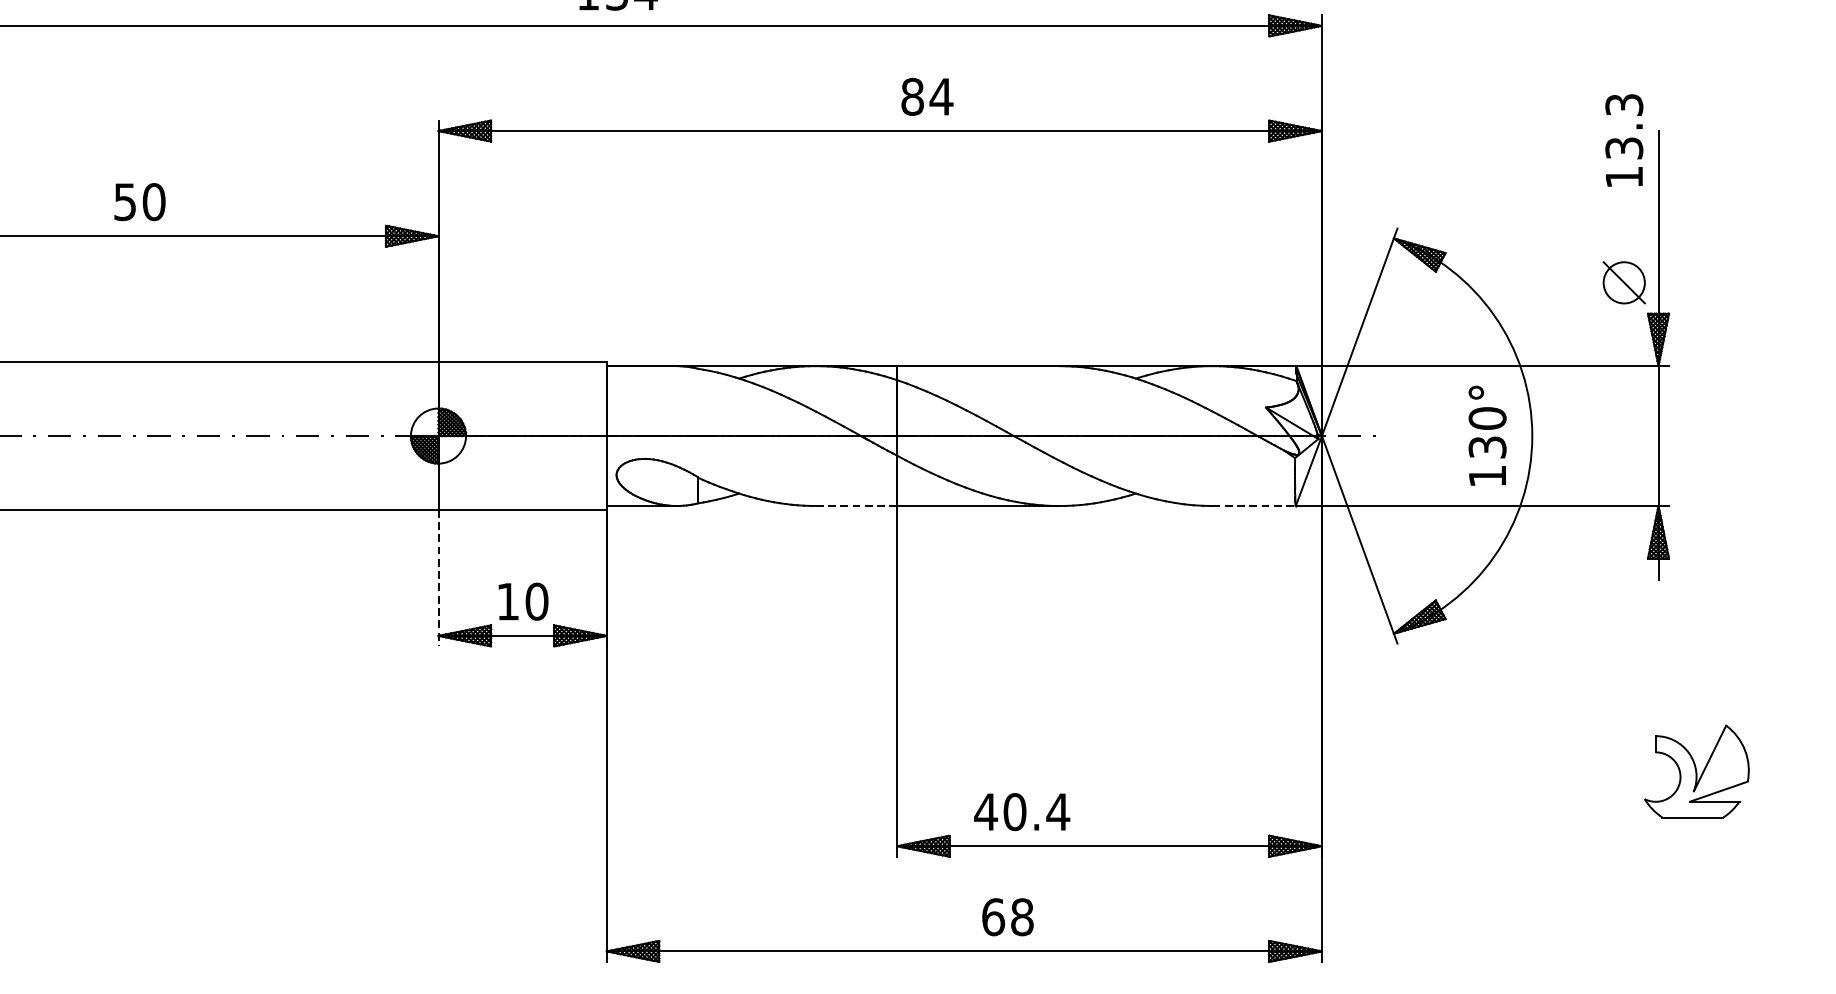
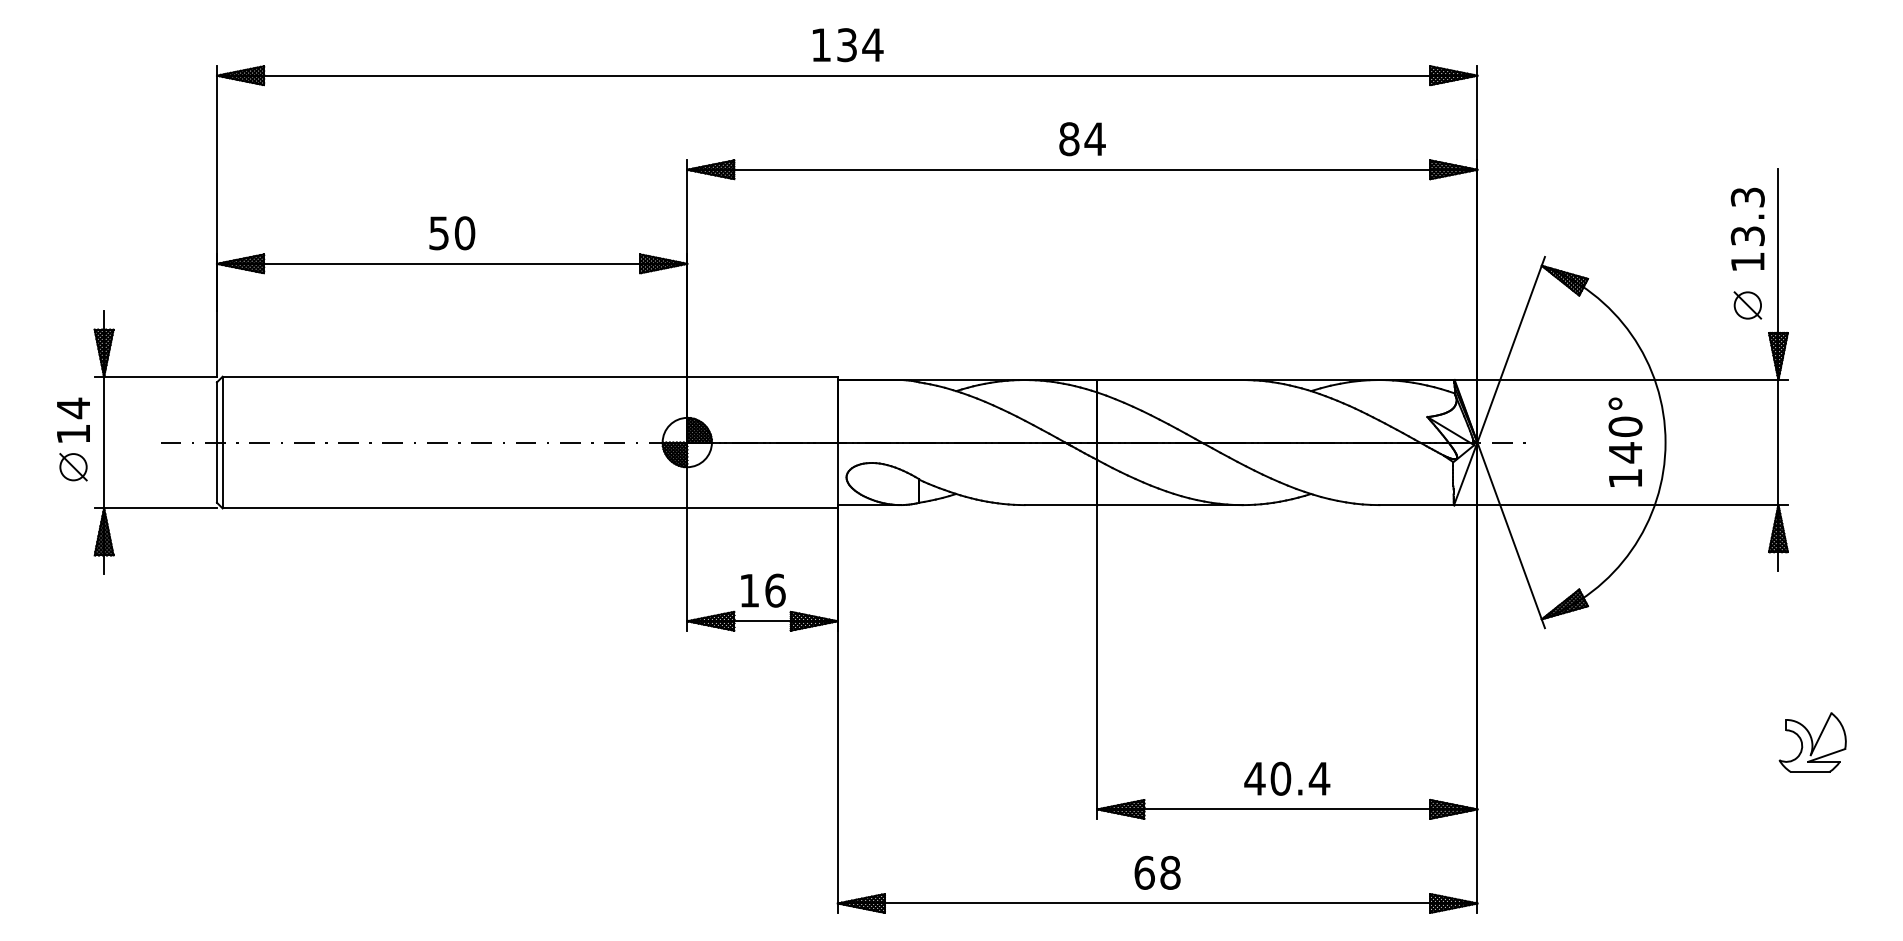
text: (927, 97) -> (1082, 139), moved
text: (1623, 139) -> (1747, 228), moved
text: (140, 202) -> (452, 233), moved
part: (1623, 282) -> (1747, 305), size x0.71
text: (1487, 447) -> (1625, 452), 130° -> 140°
line: (856, 506) -> (1061, 505), dashed -> solid
line: (1254, 506) -> (1417, 505), dashed -> solid
line: (438, 579) -> (687, 570), dashed -> solid
text: (537, 601) -> (775, 590), 10 -> 16
part: (1696, 771) -> (1812, 742), size x0.71
text: (1022, 811) -> (1287, 778), moved
text: (1007, 916) -> (1157, 872), moved

